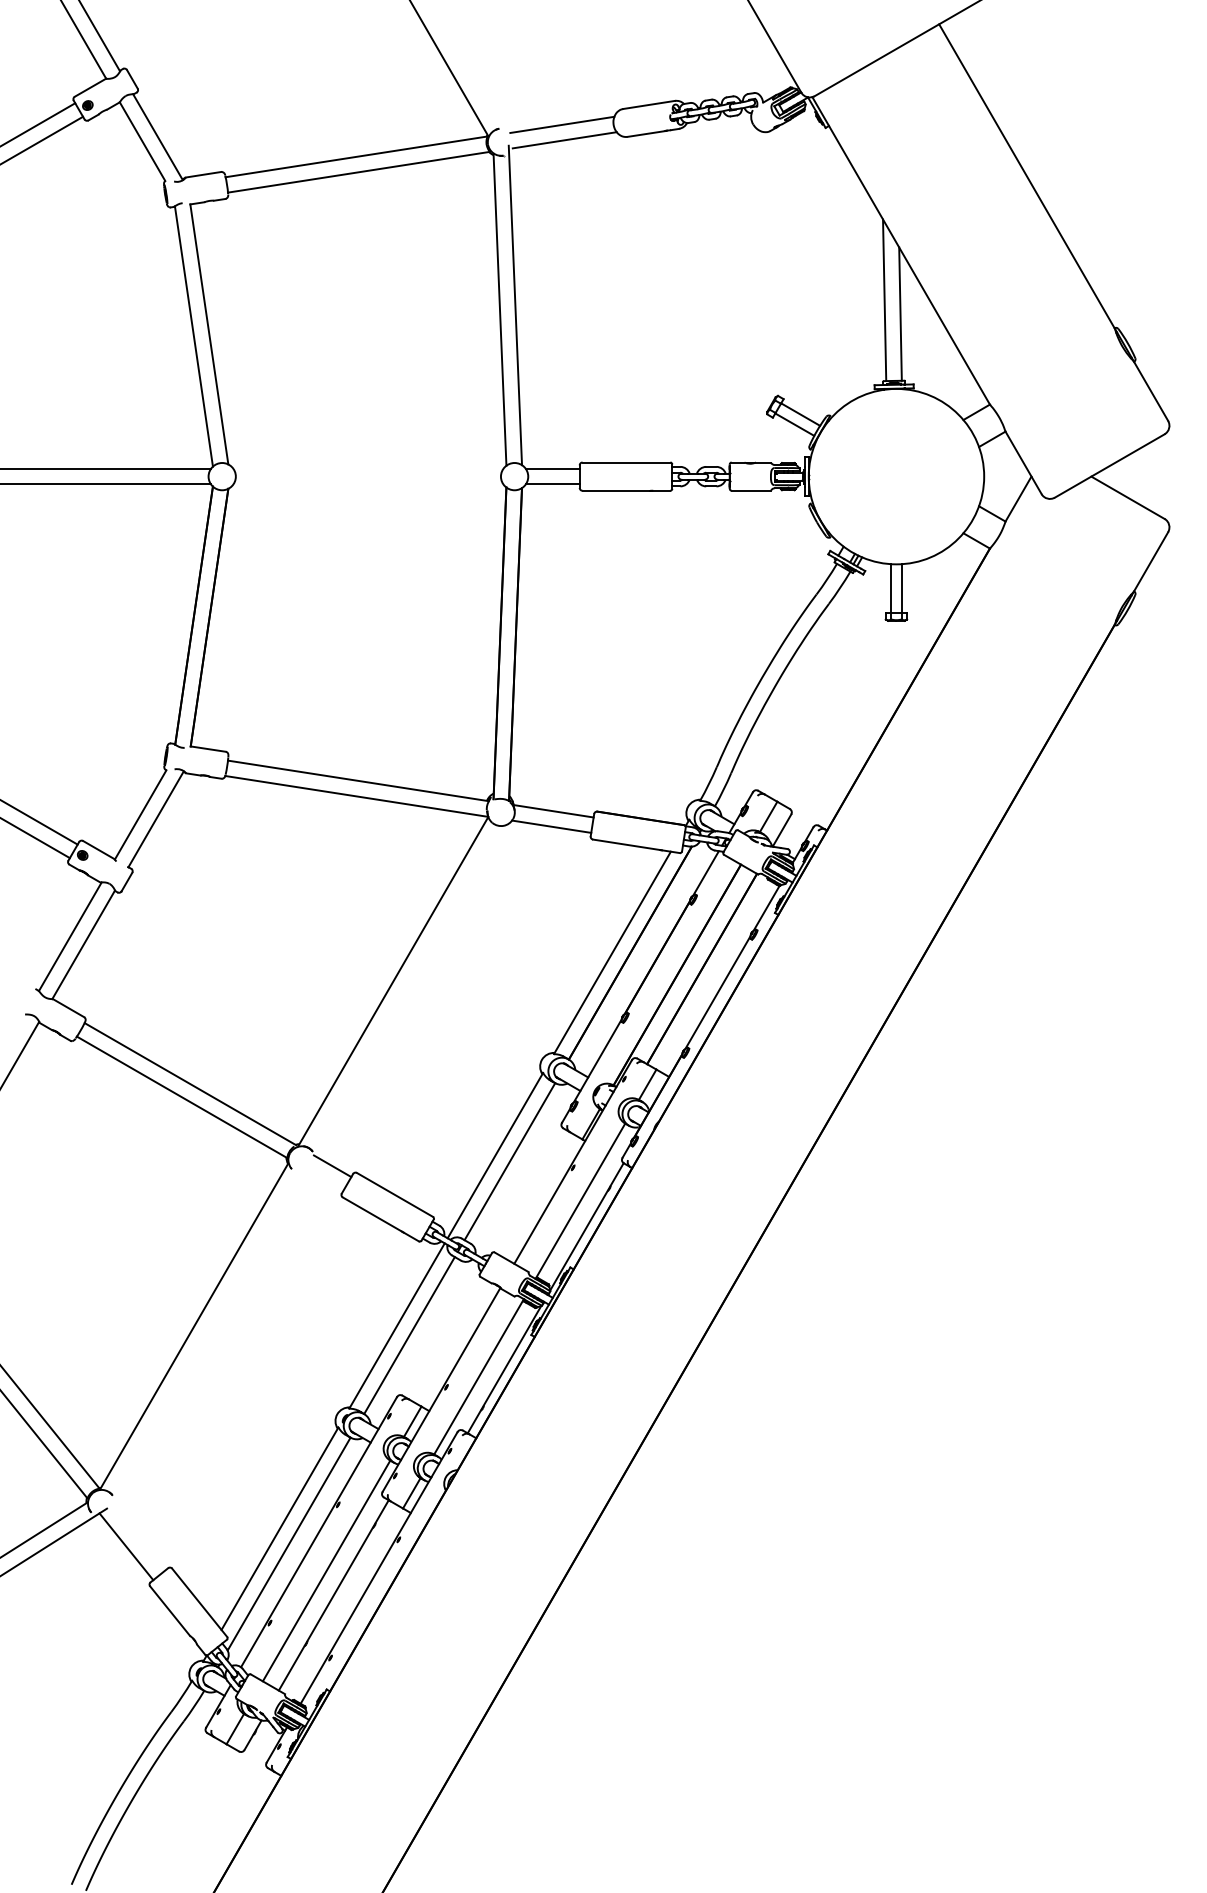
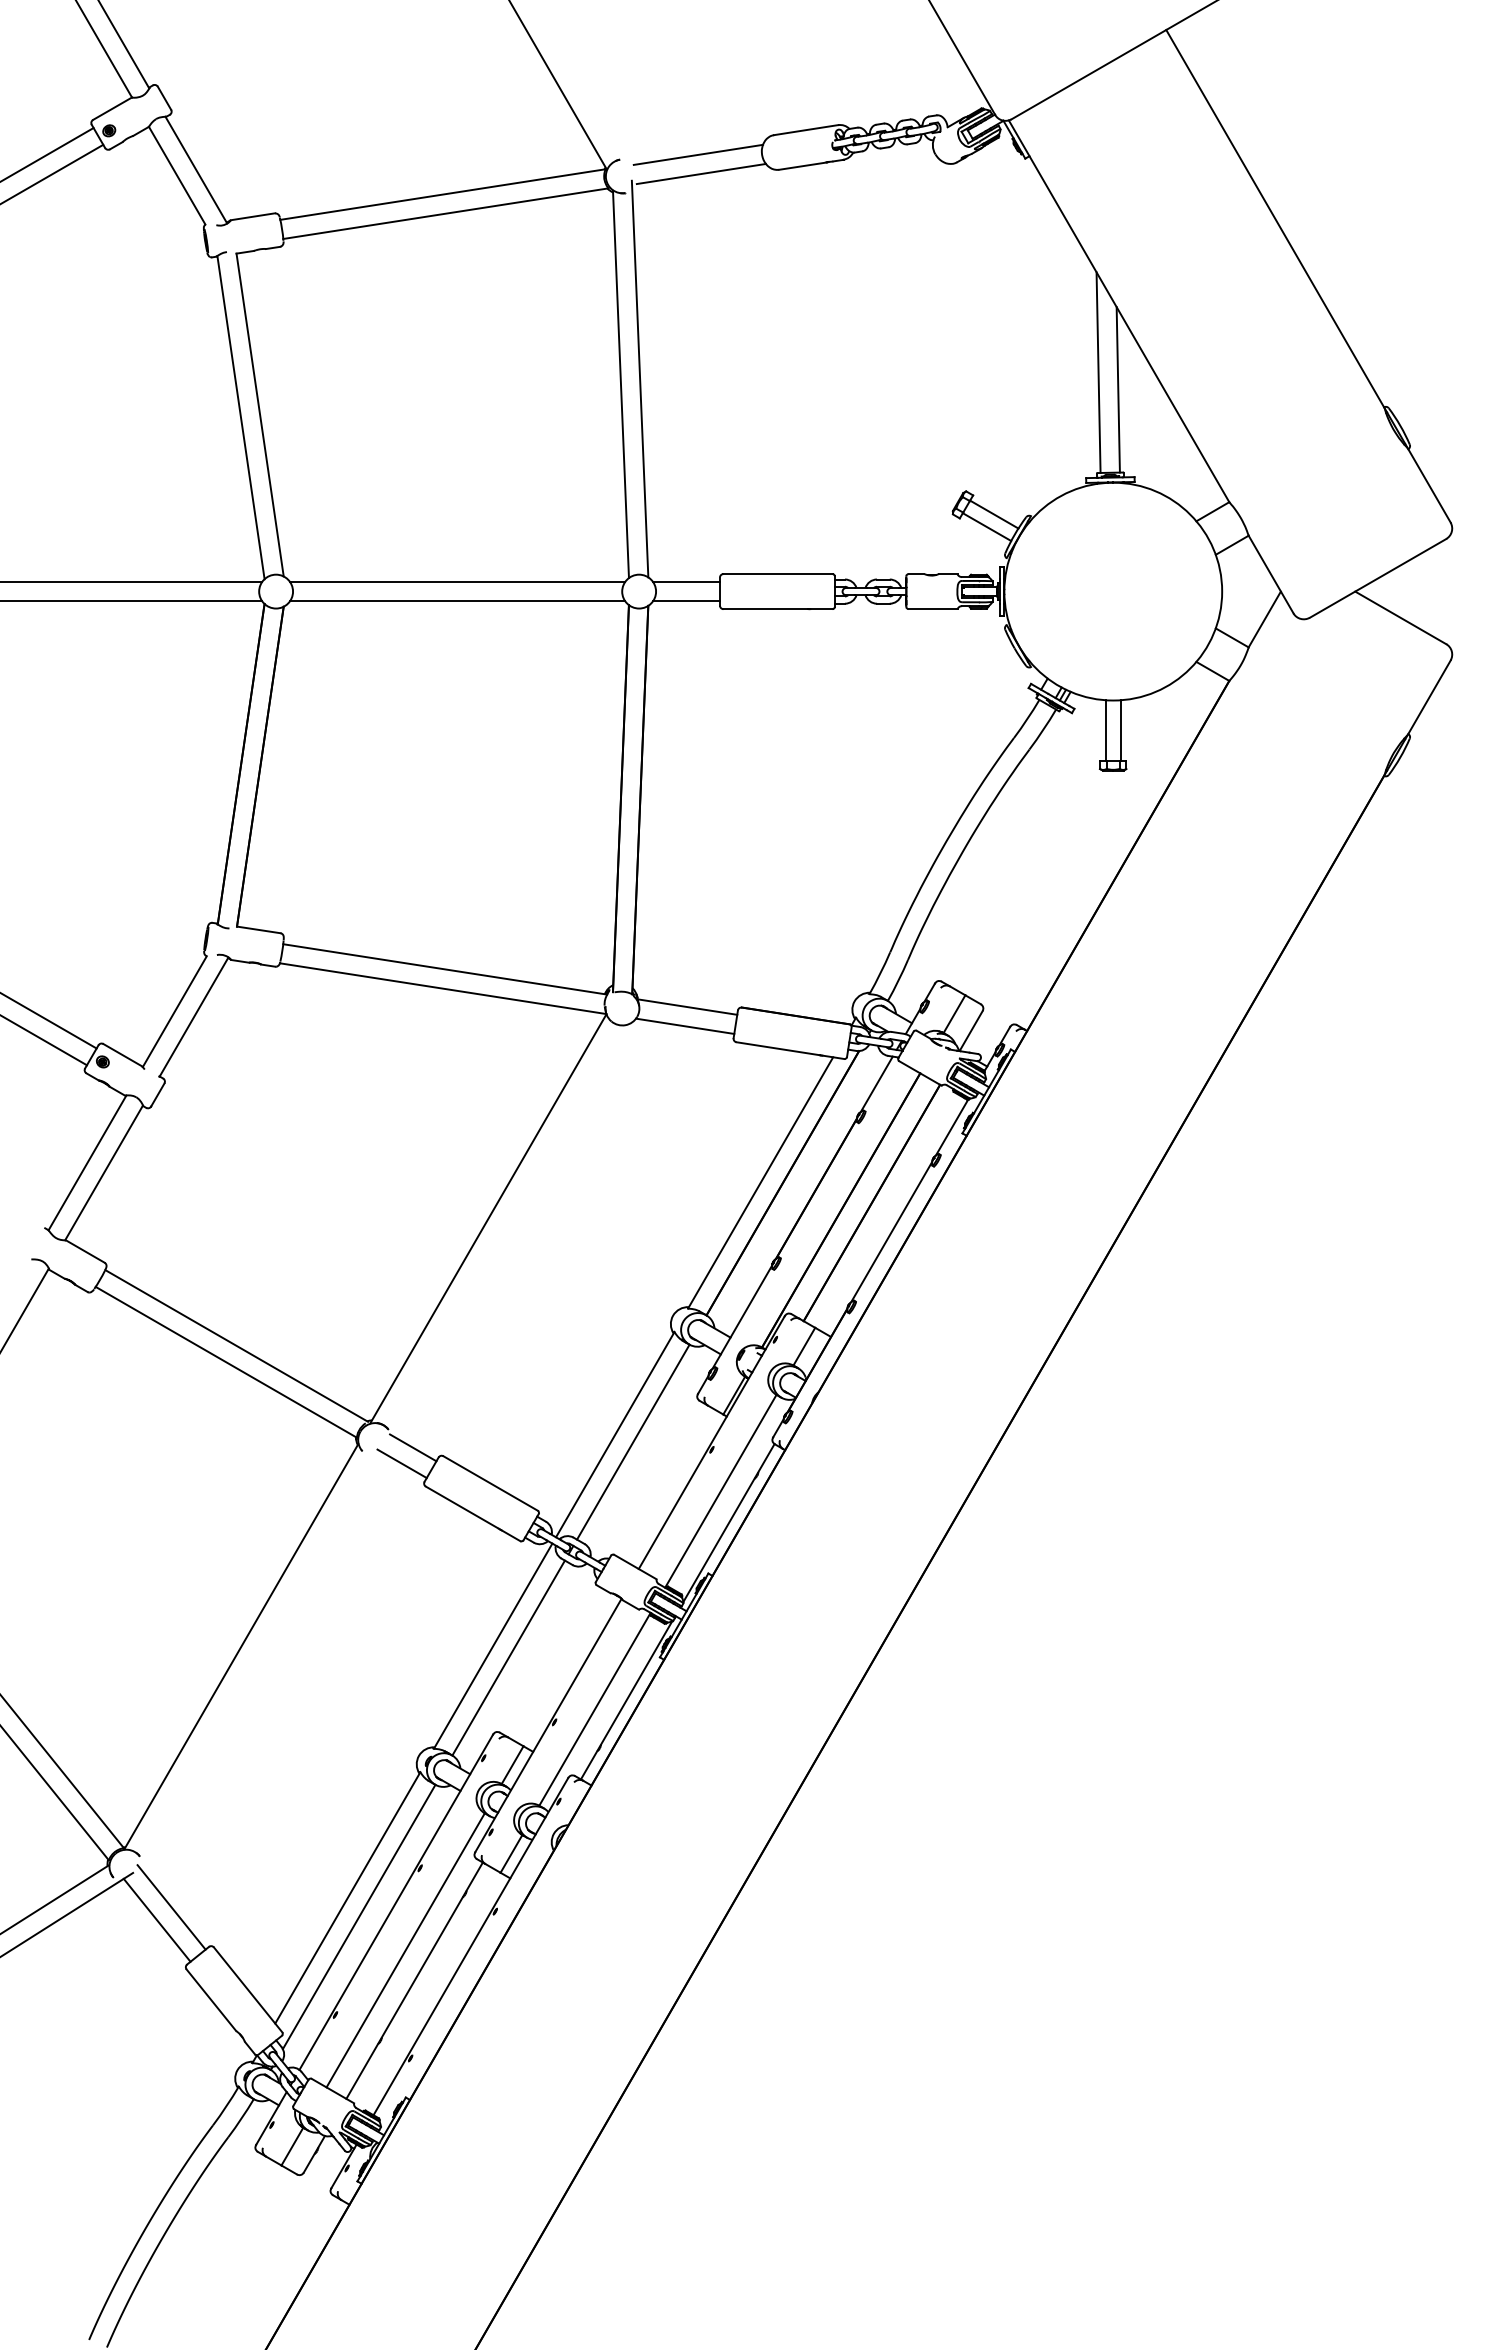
line: (368, 468) -> (457, 581), added
line: (368, 484) -> (457, 601), added
line: (323, 1178) -> (401, 1463), added
line: (137, 1536) -> (171, 1907), added

